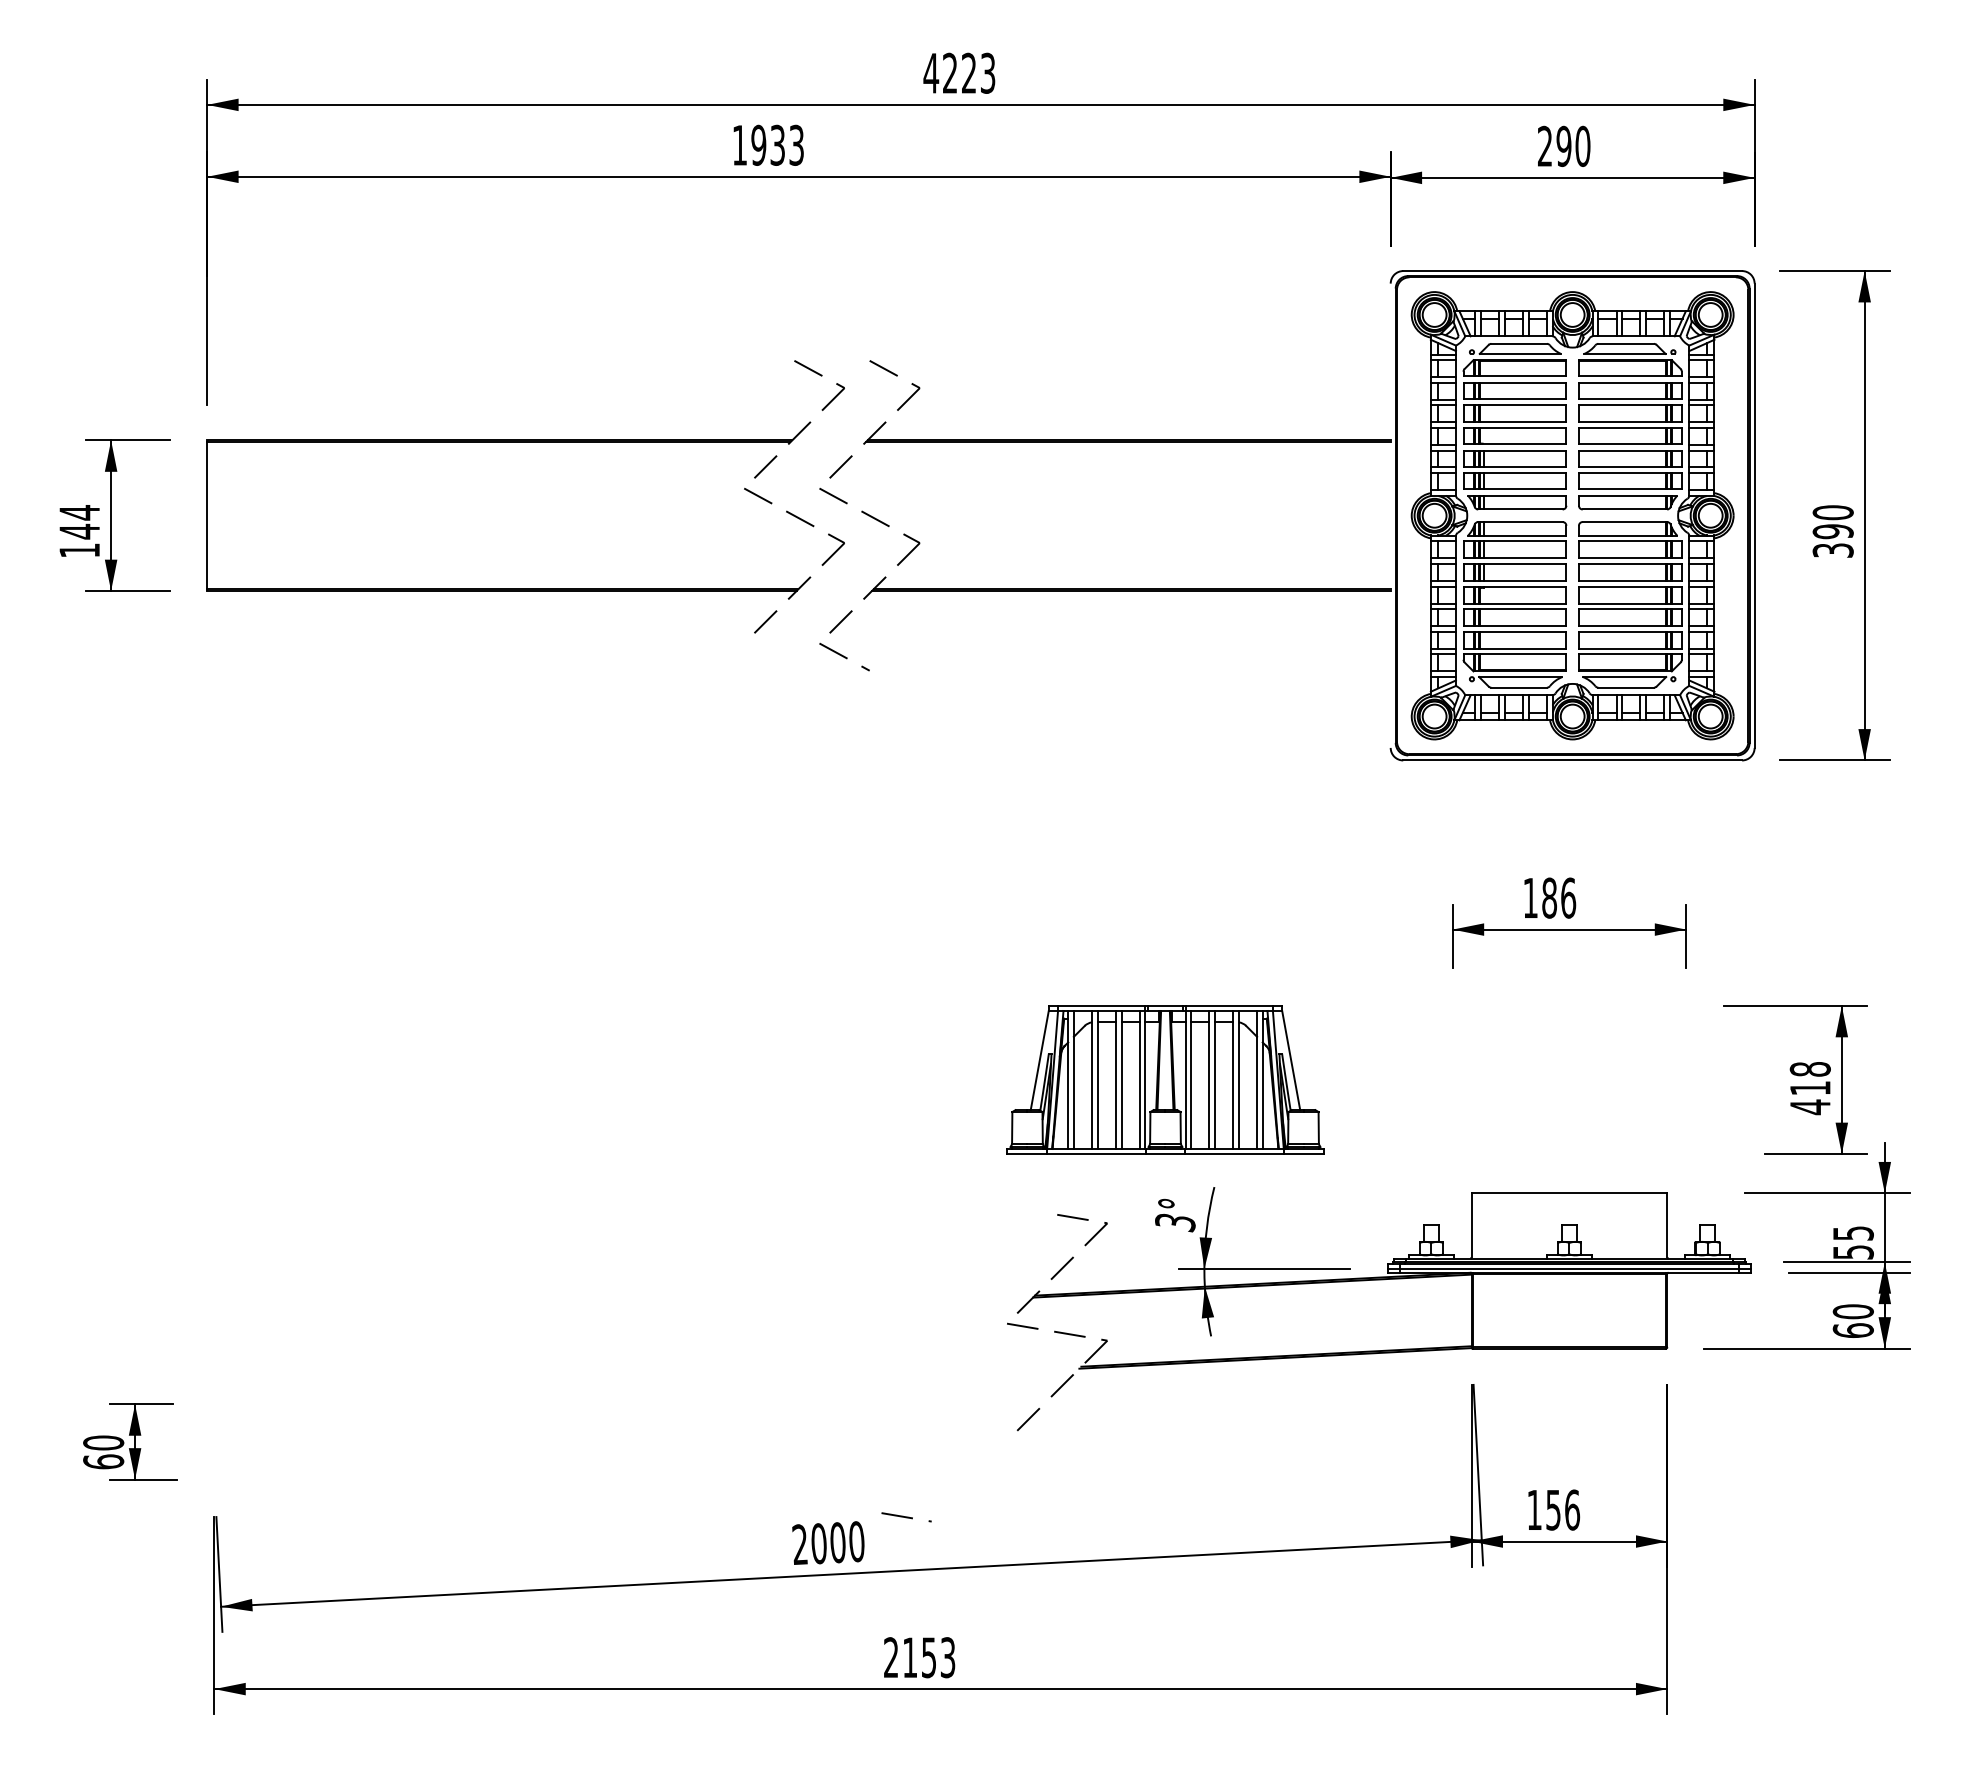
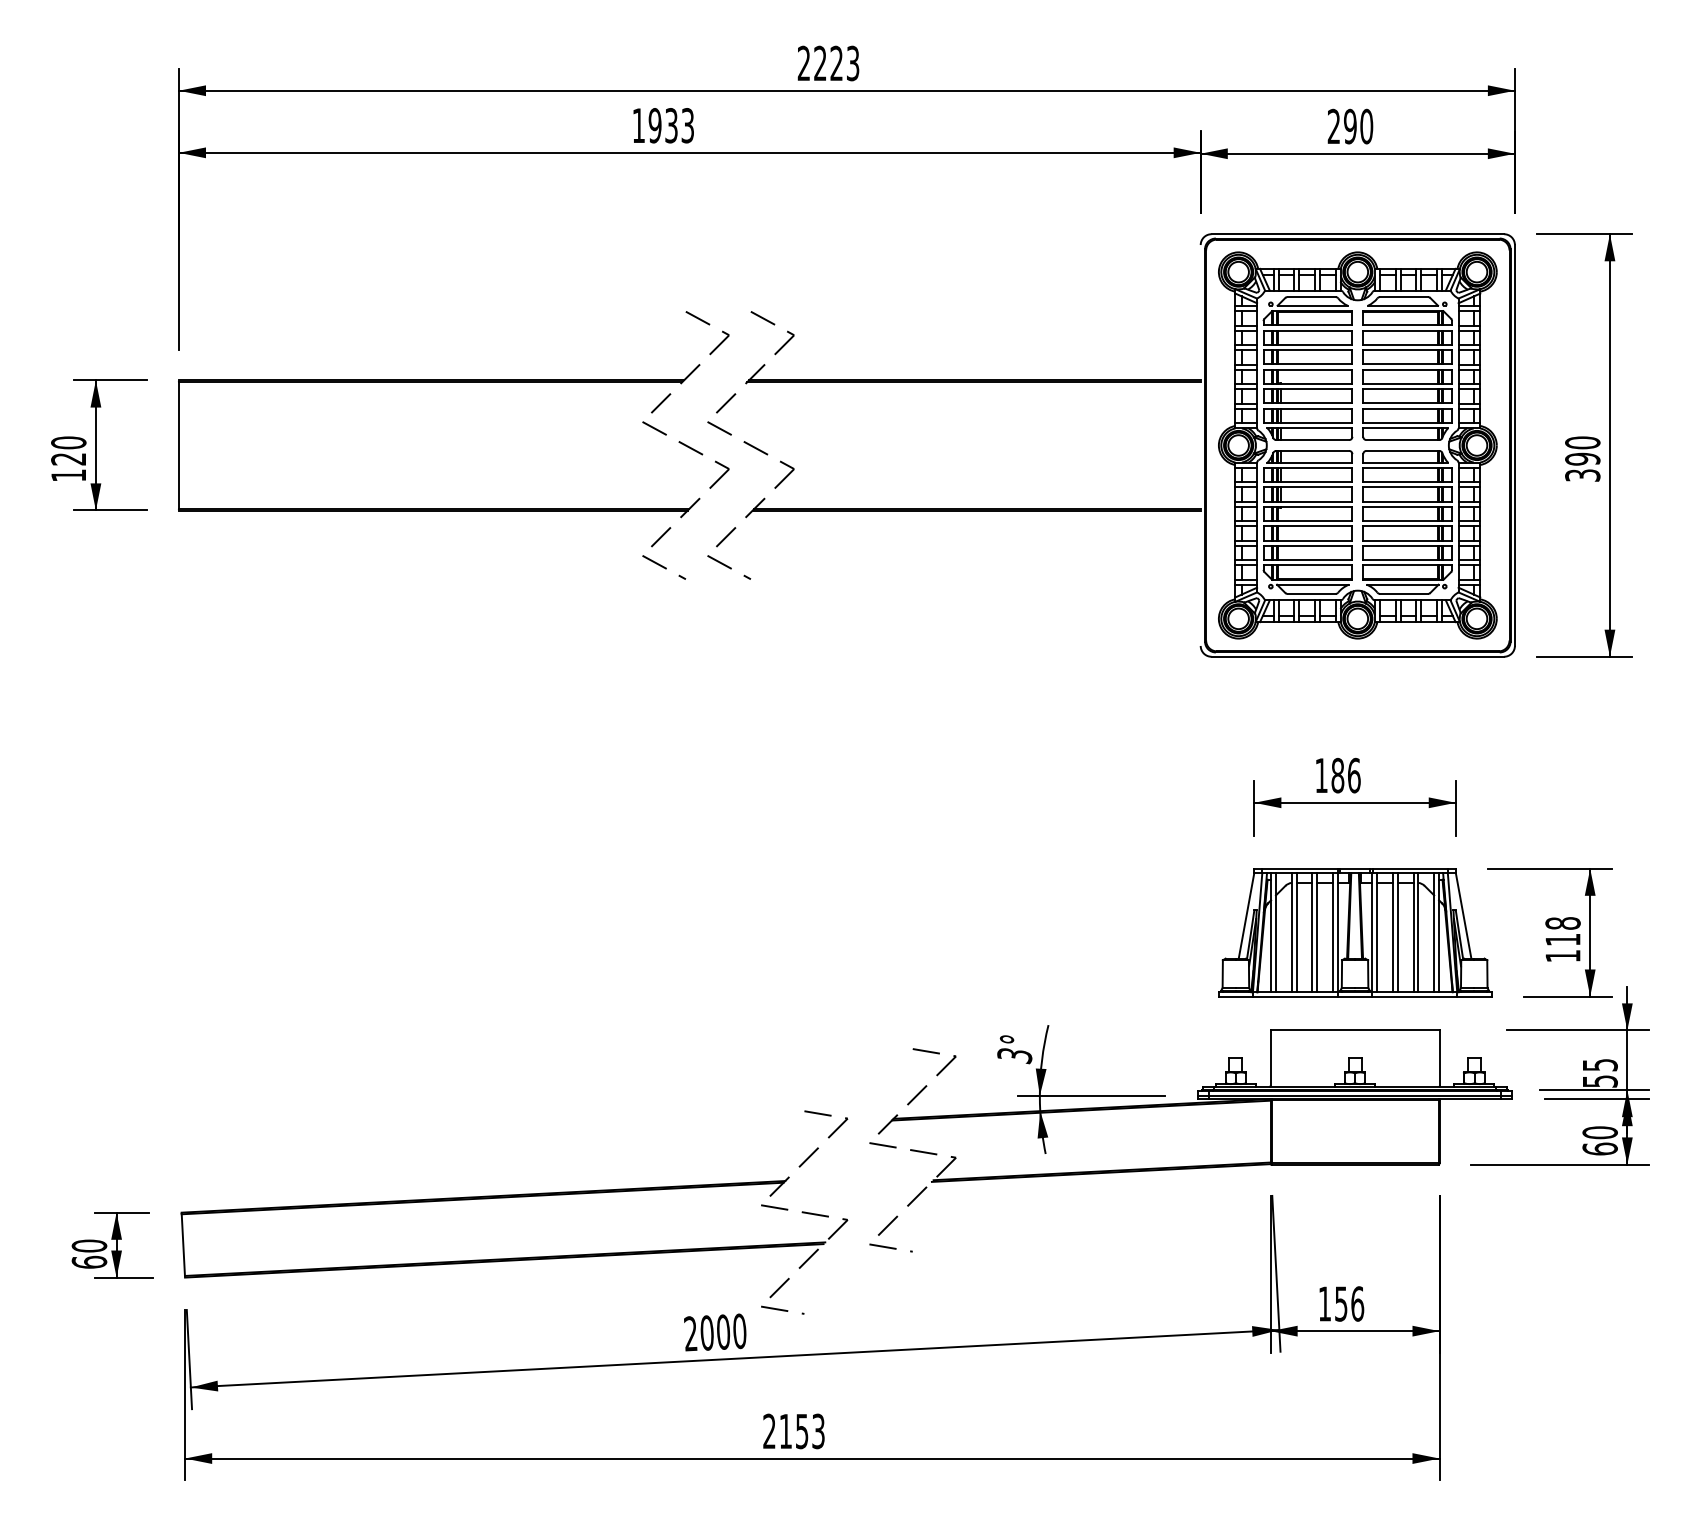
text: (931, 72) -> (804, 62), 4223 -> 2223
text: (79, 522) -> (68, 451), 144 -> 120
line: (769, 656) -> (664, 567), added
part: (1165, 1079) -> (1355, 932), moved
text: (1810, 1107) -> (1563, 956), 418 -> 118
part: (592, 1387) -> (511, 1198), added
line: (1032, 1445) -> (891, 1248), added

